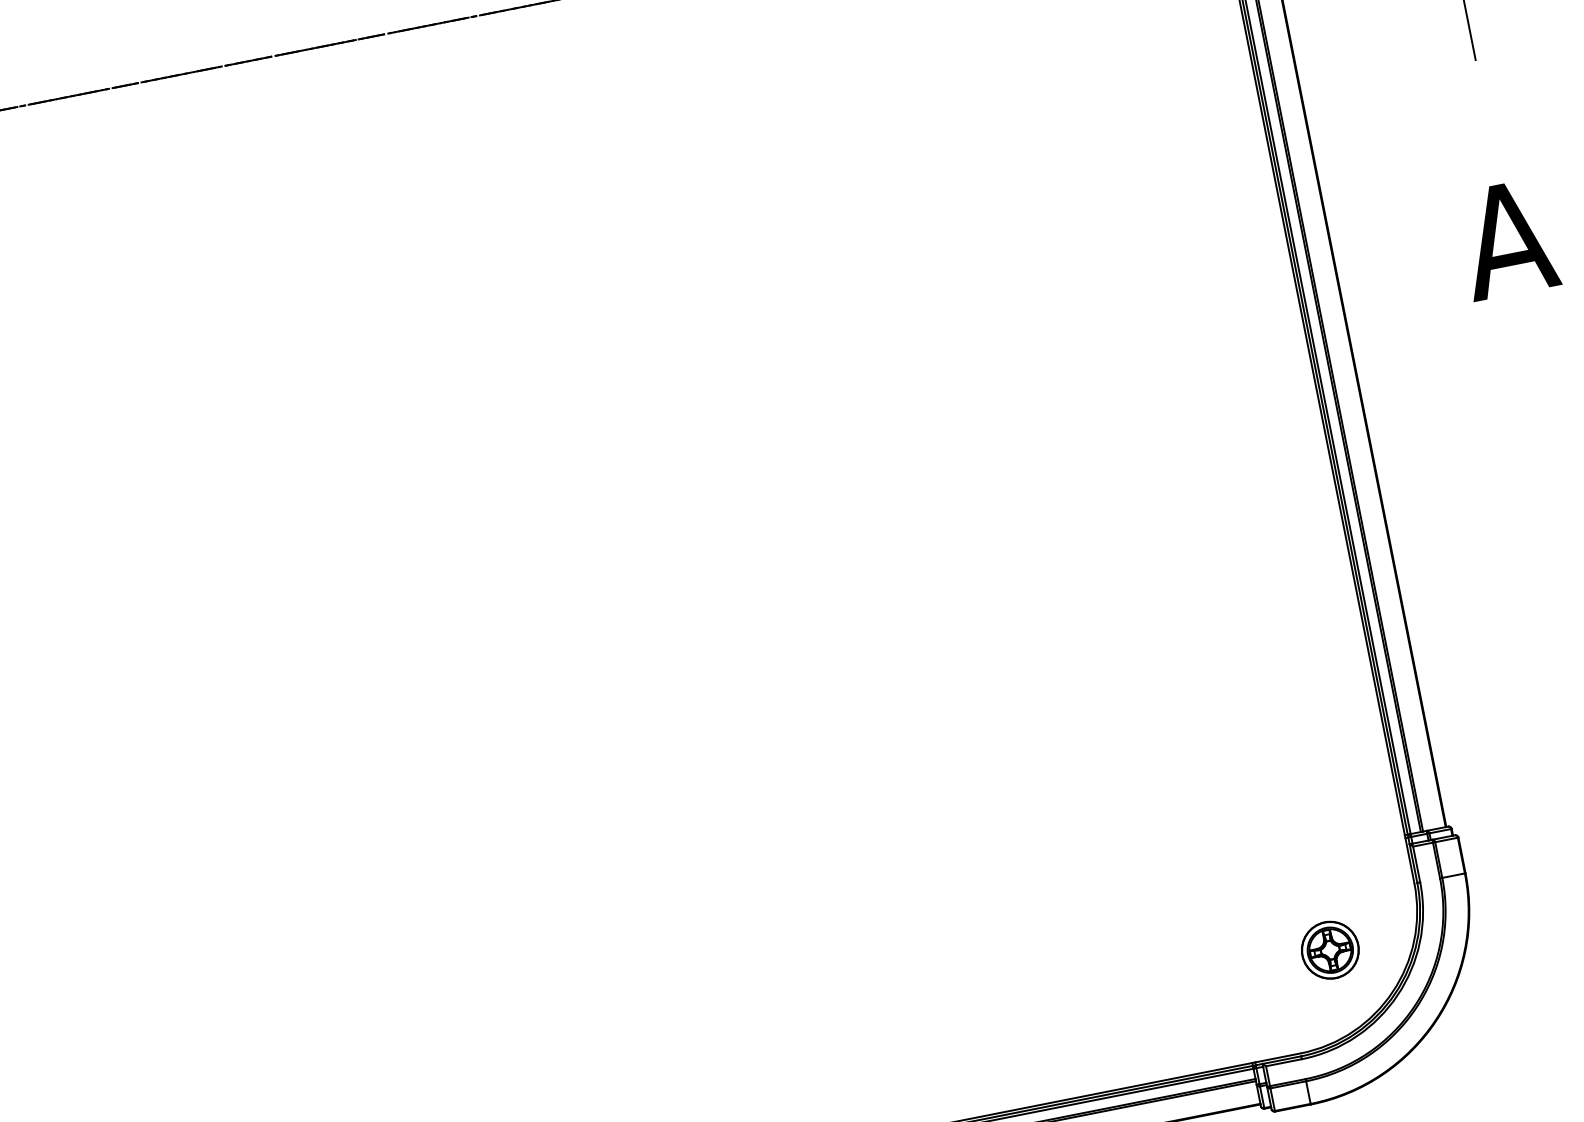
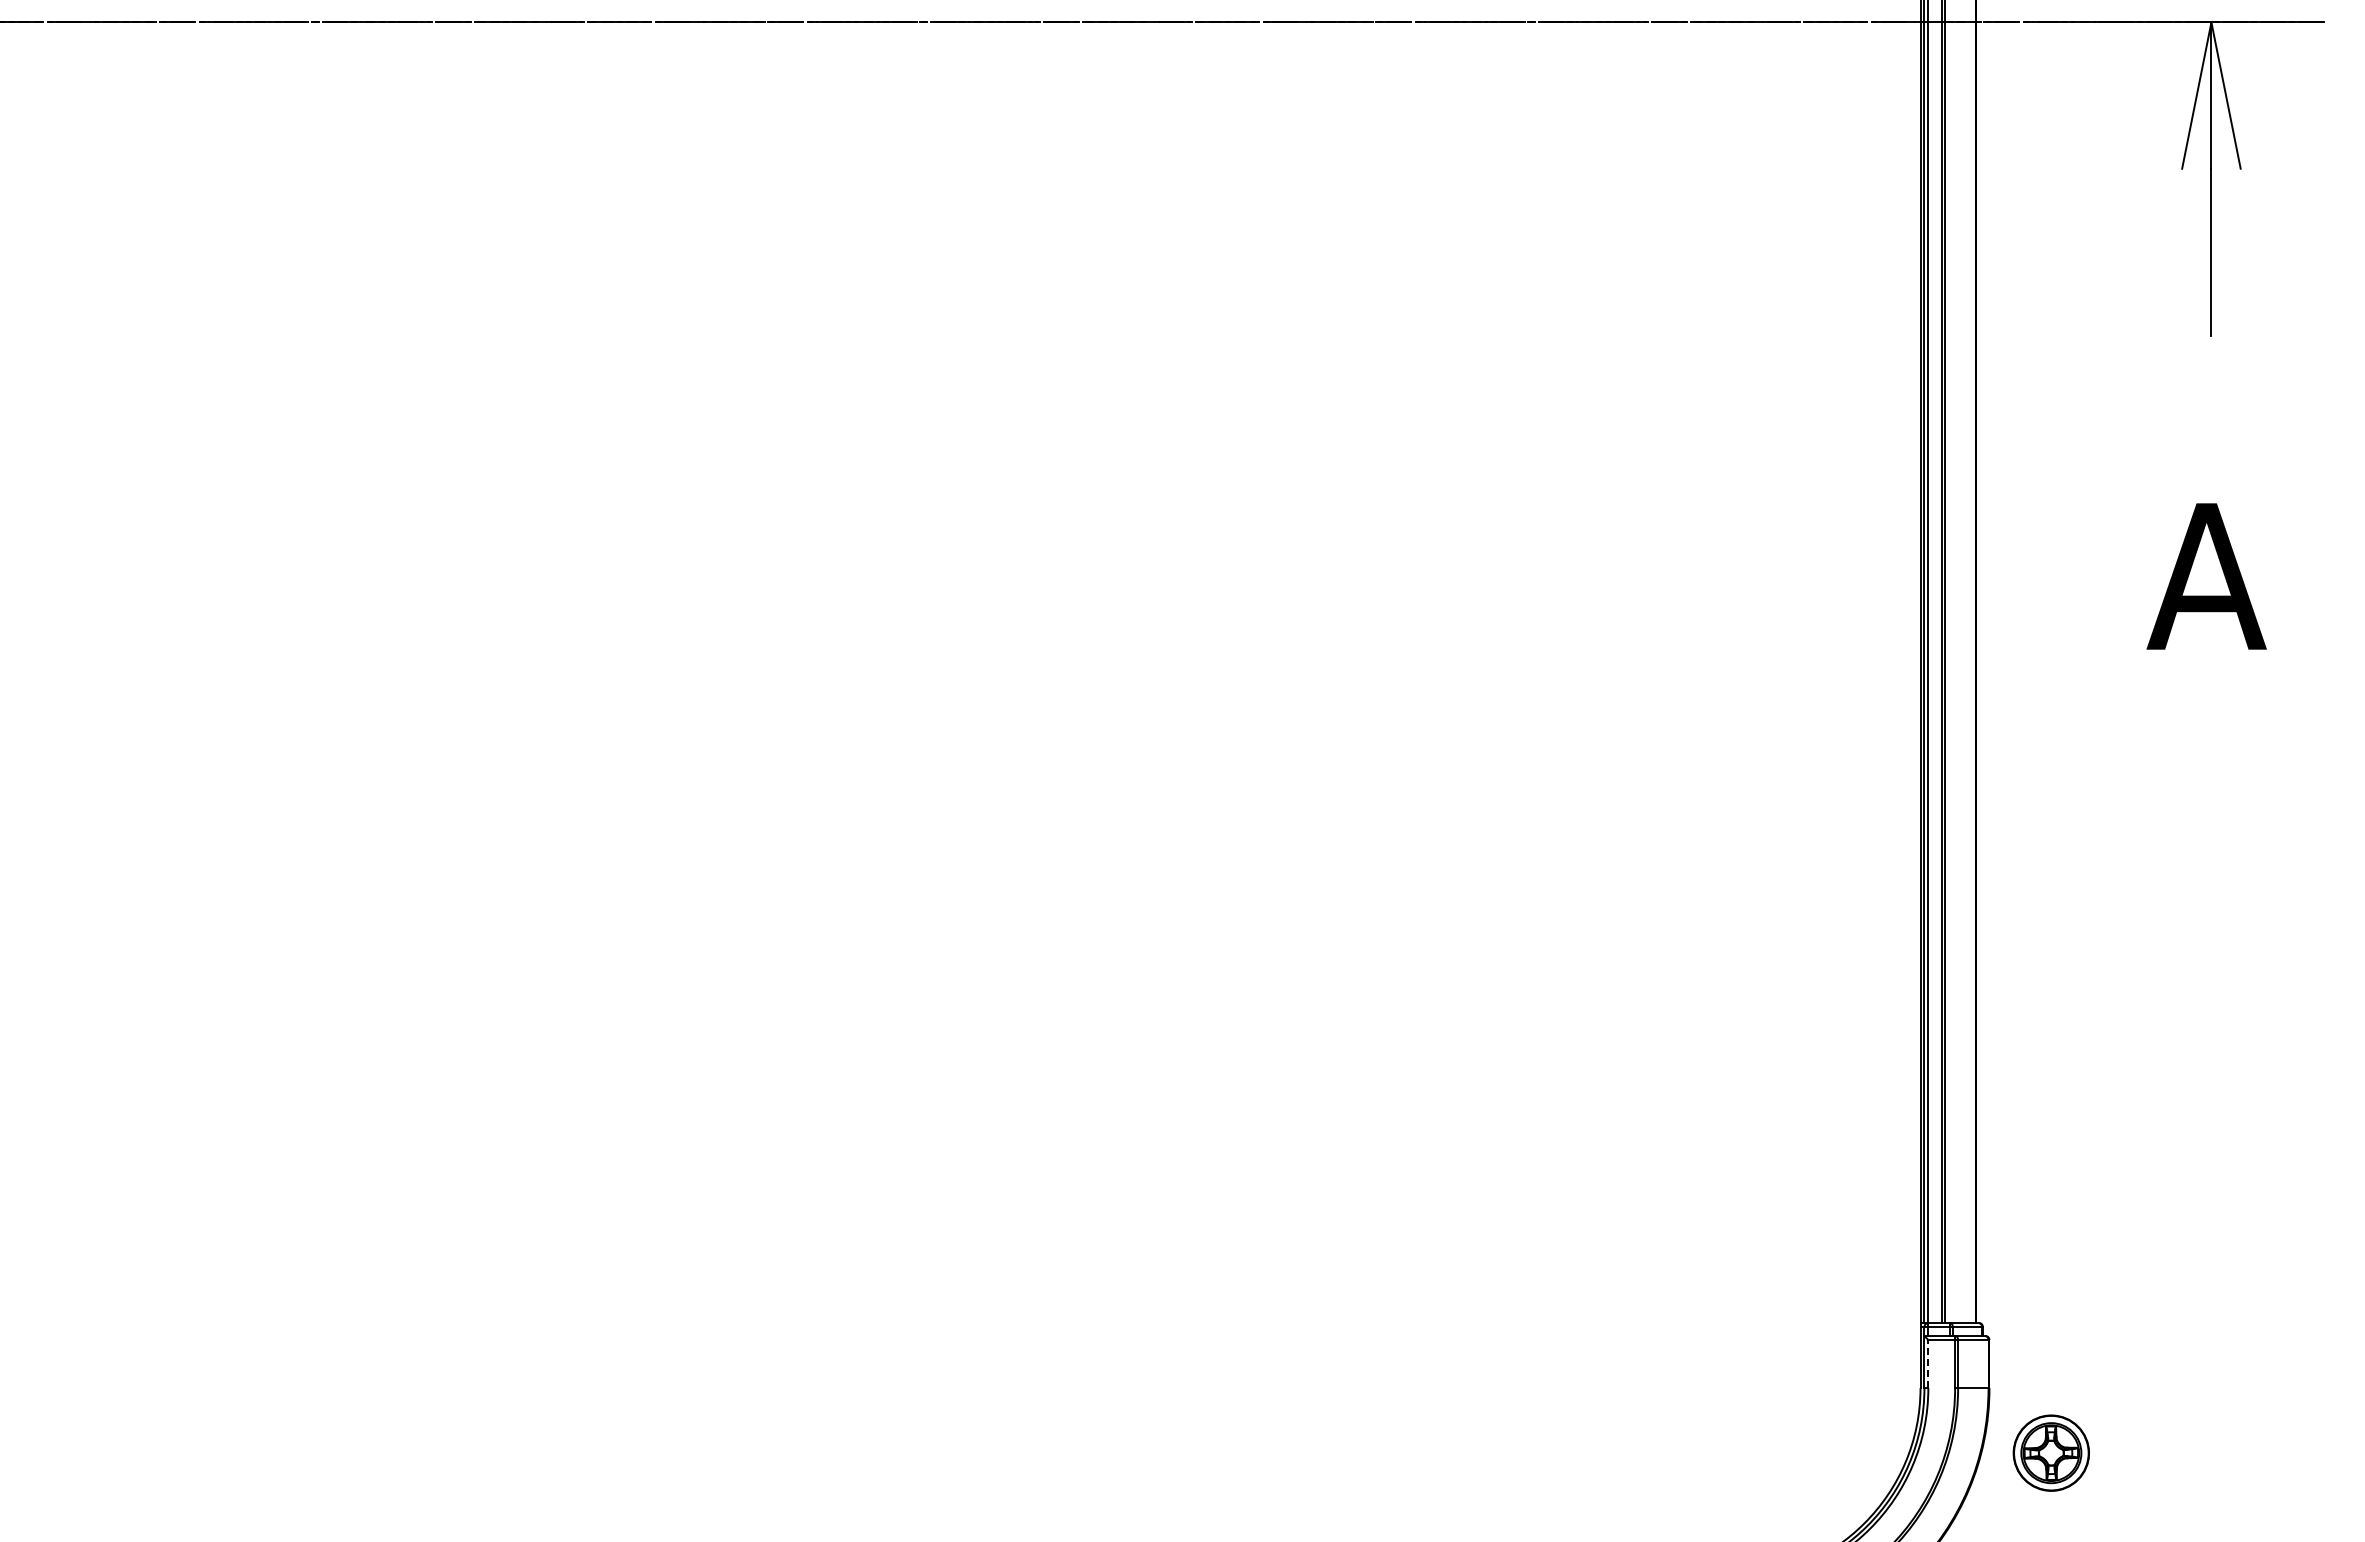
line: (1416, 864) -> (1928, 1363), solid -> dashed
part: (1329, 949) -> (2050, 1452), moved

